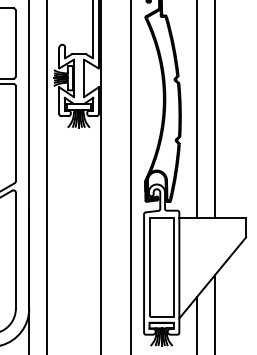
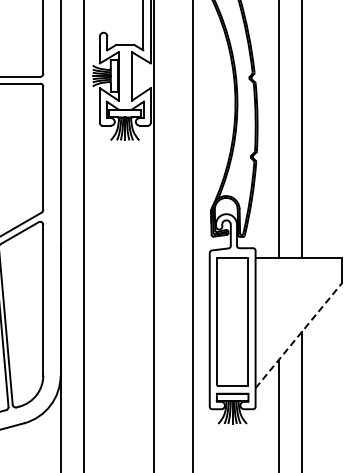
line: (213, 277) -> (299, 335), solid -> dashed

